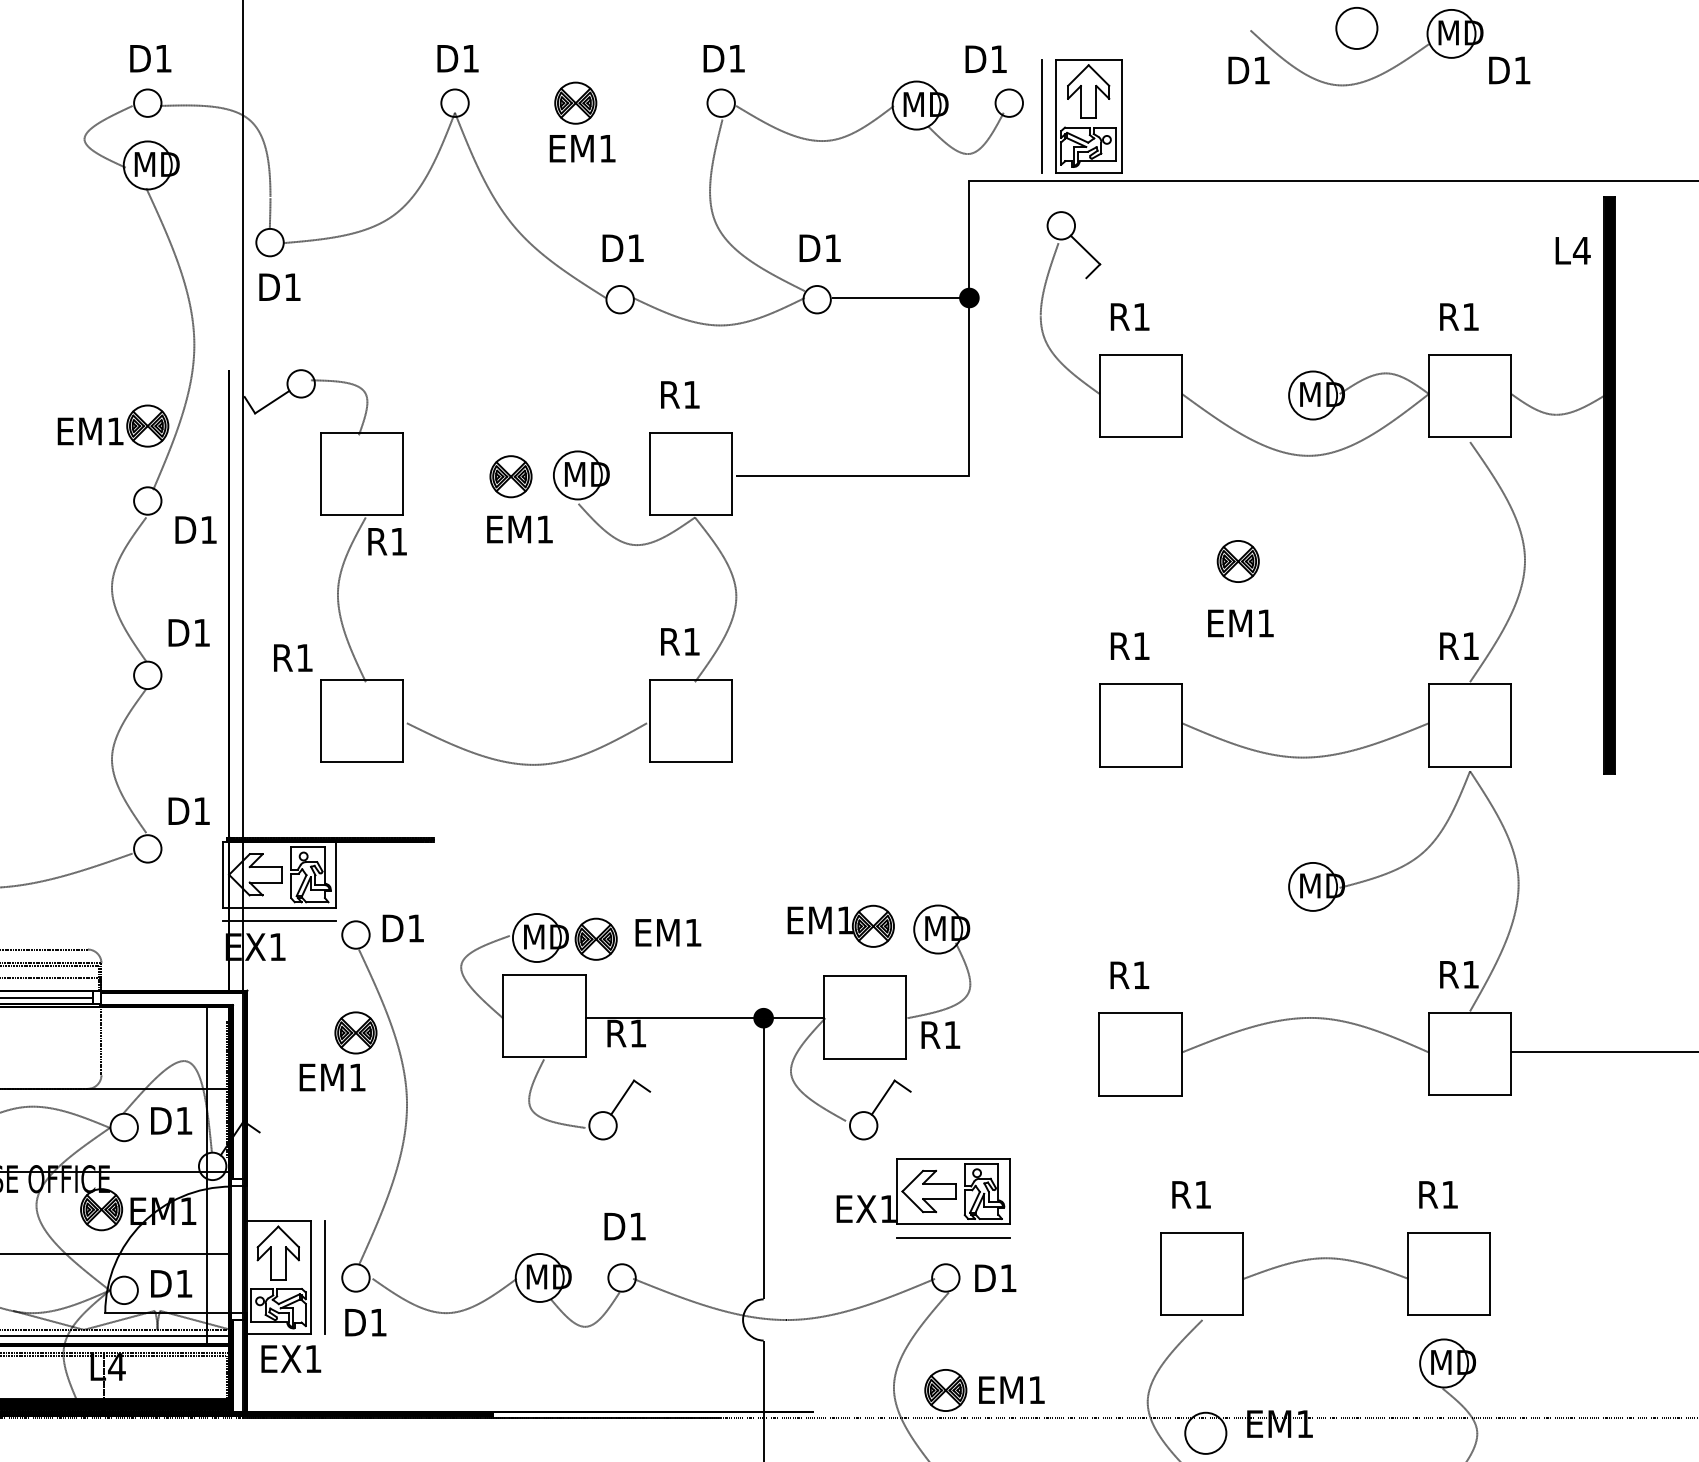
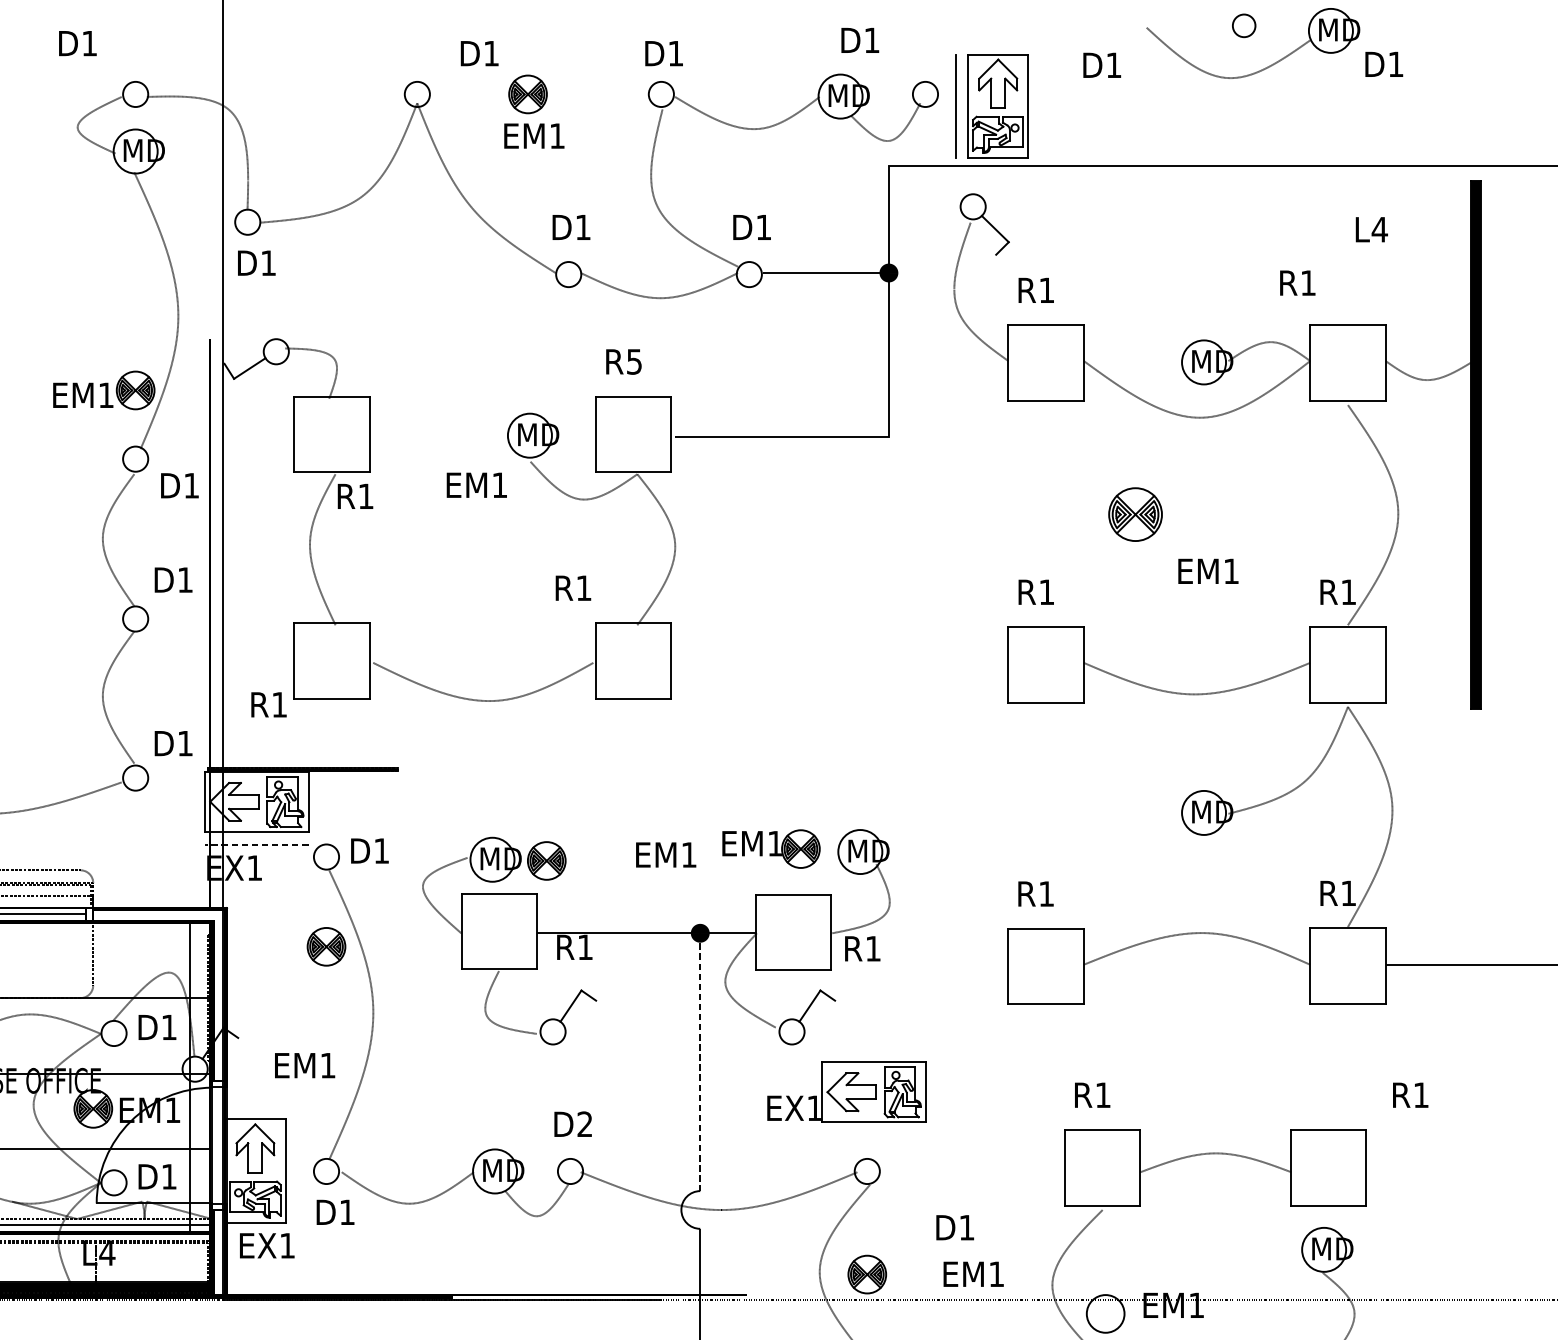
circle: (1356, 28) -> (1243, 25), size x0.6
text: (150, 58) -> (77, 43), moved
text: (457, 58) -> (479, 53), moved
text: (985, 58) -> (859, 39), moved
text: (1248, 70) -> (1101, 65), moved
text: (1572, 250) -> (1371, 229), moved
text: (1459, 316) -> (1297, 282), moved
text: (691, 395) -> (634, 362), R1 -> R5
part: (510, 476) -> (468, 436), removed
part: (1237, 561) -> (1134, 514), size x1.4
text: (1240, 623) -> (1208, 571), moved
text: (680, 641) -> (573, 587), moved
text: (293, 657) -> (269, 704), moved
line: (279, 921) -> (256, 844), solid -> dashed
text: (668, 932) -> (666, 854), moved
text: (332, 1077) -> (305, 1065), moved
line: (763, 1158) -> (700, 1061), solid -> dashed
text: (1438, 1194) -> (1410, 1094), moved
text: (637, 1226) -> (584, 1124), D1 -> D2
line: (952, 1238) -> (873, 1135), removed
line: (325, 1277) -> (298, 1171), removed
text: (995, 1277) -> (955, 1226), moved
text: (1011, 1389) -> (973, 1273), moved

